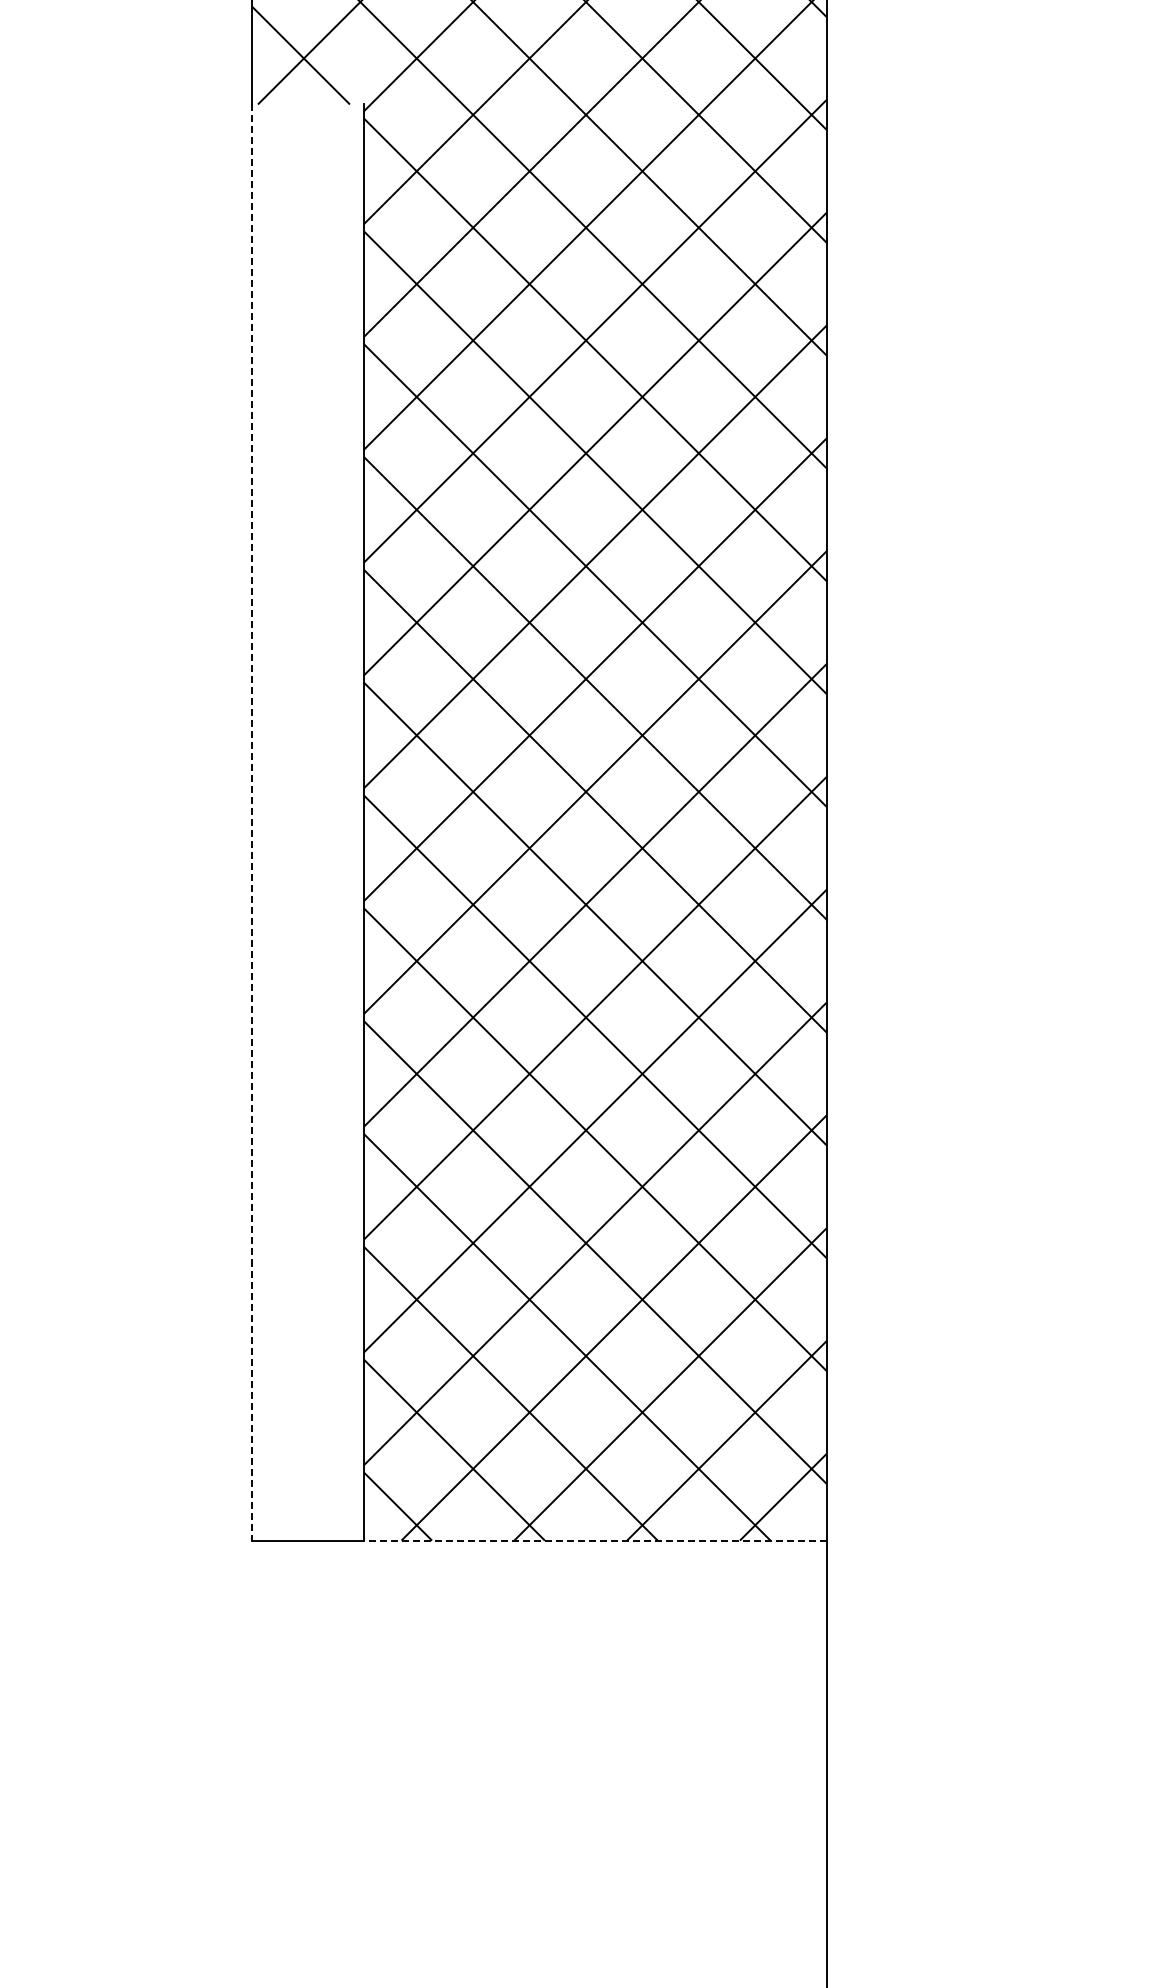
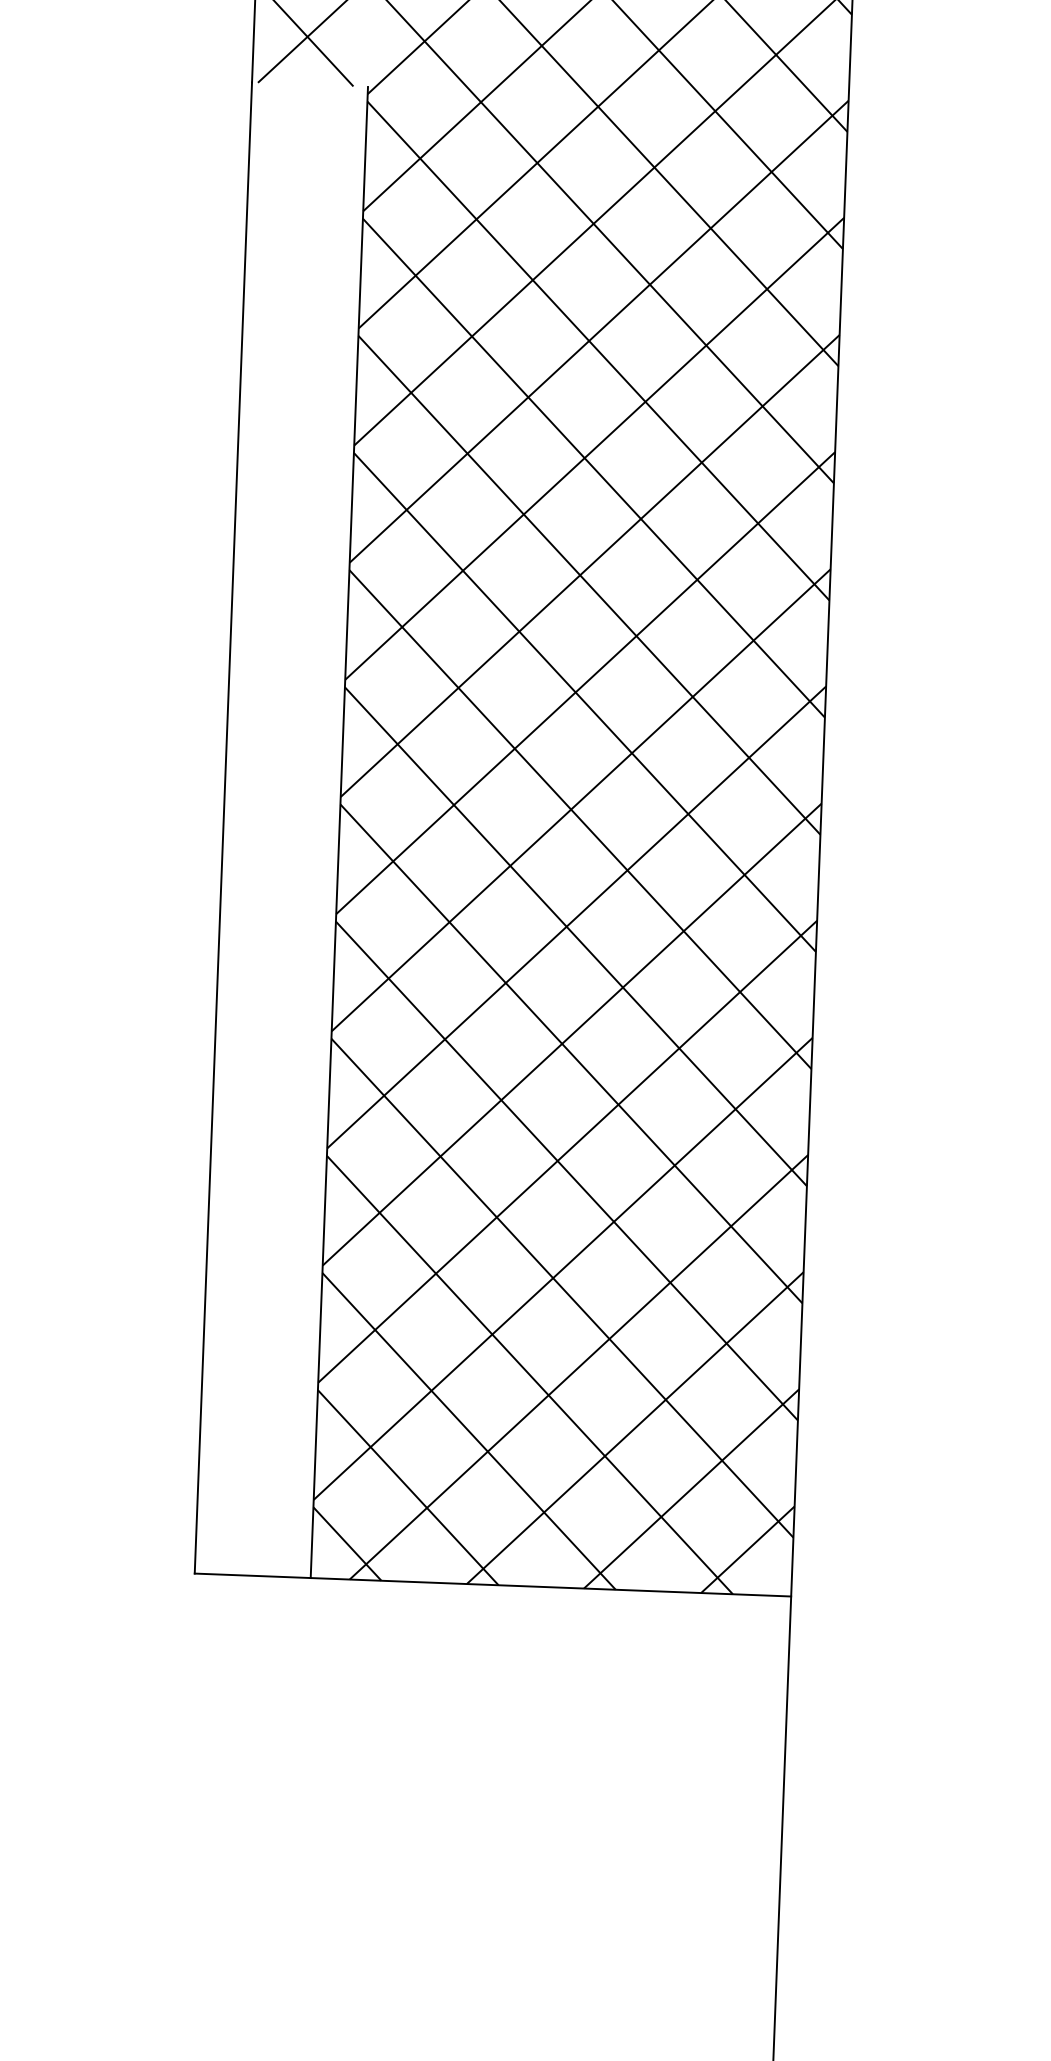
line: (252, 823) -> (223, 829), dashed -> solid
line: (594, 1540) -> (550, 1587), dashed -> solid

